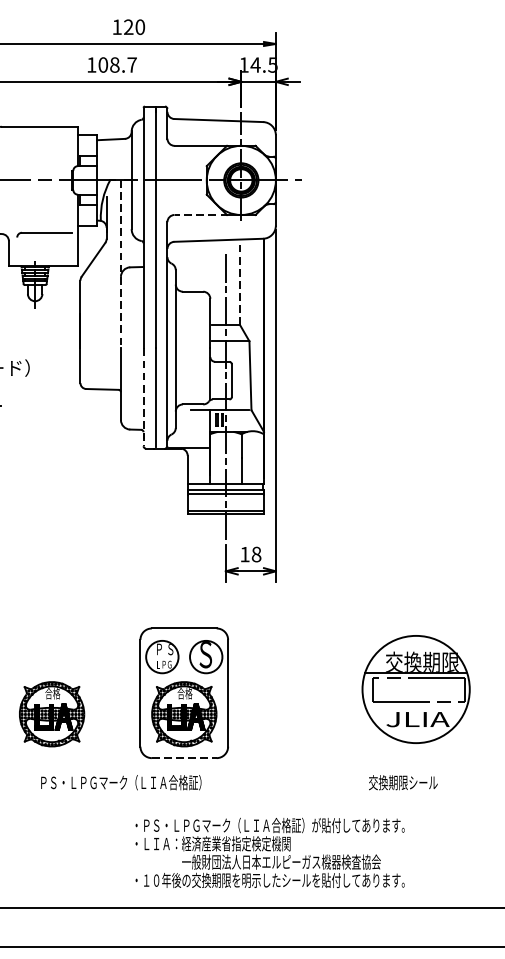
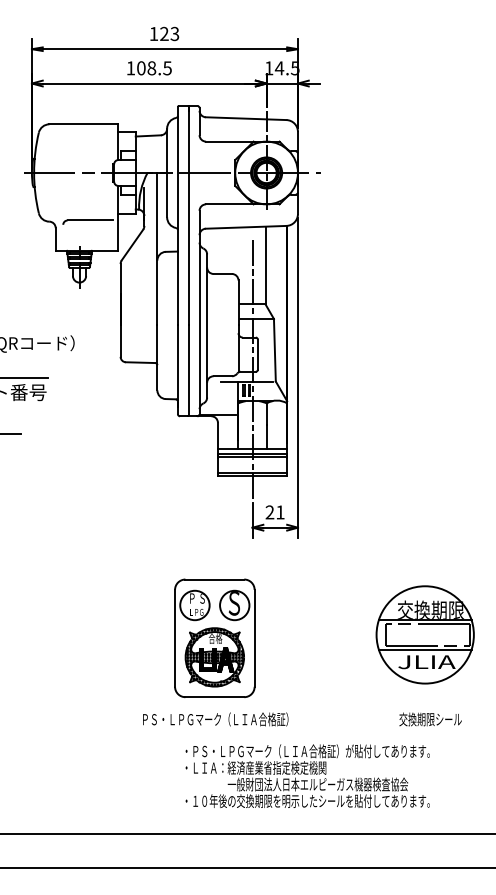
text: (139, 26) -> (174, 33), 120 -> 123
text: (132, 65) -> (167, 68), 108.7 -> 108.5
line: (200, 215) -> (229, 204), dashed -> solid
line: (121, 264) -> (157, 249), dashed -> solid
line: (240, 282) -> (265, 265), dashed -> solid
line: (143, 398) -> (177, 370), dashed -> solid
text: (250, 554) -> (274, 512), 18 -> 21
line: (415, 705) -> (424, 649), added
part: (51, 714) -> (94, 657), removed
line: (185, 758) -> (215, 697), dashed -> solid
text: (121, 782) -> (215, 719), moved
text: (403, 782) -> (430, 719), moved
text: (269, 852) -> (307, 775), moved

